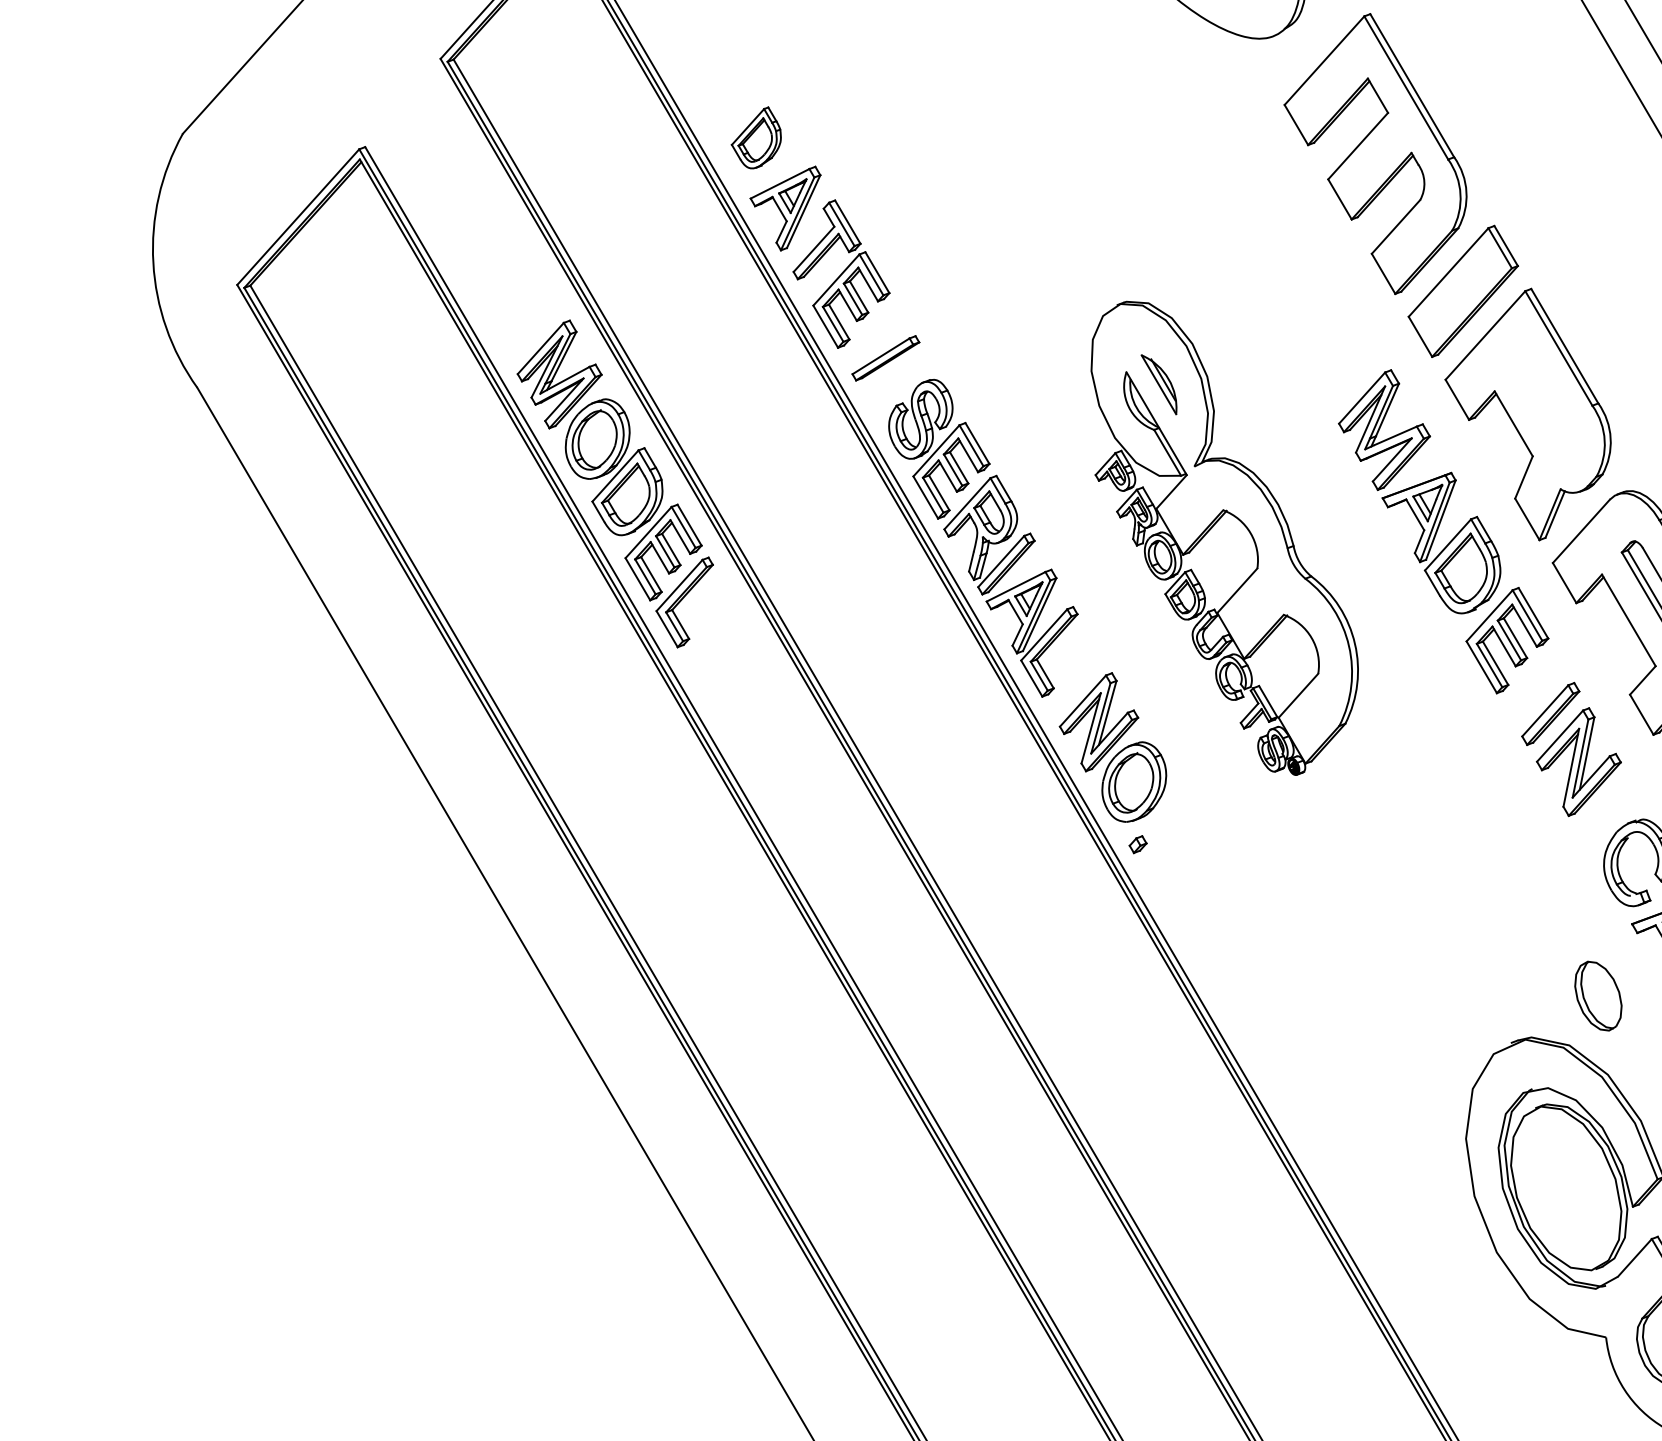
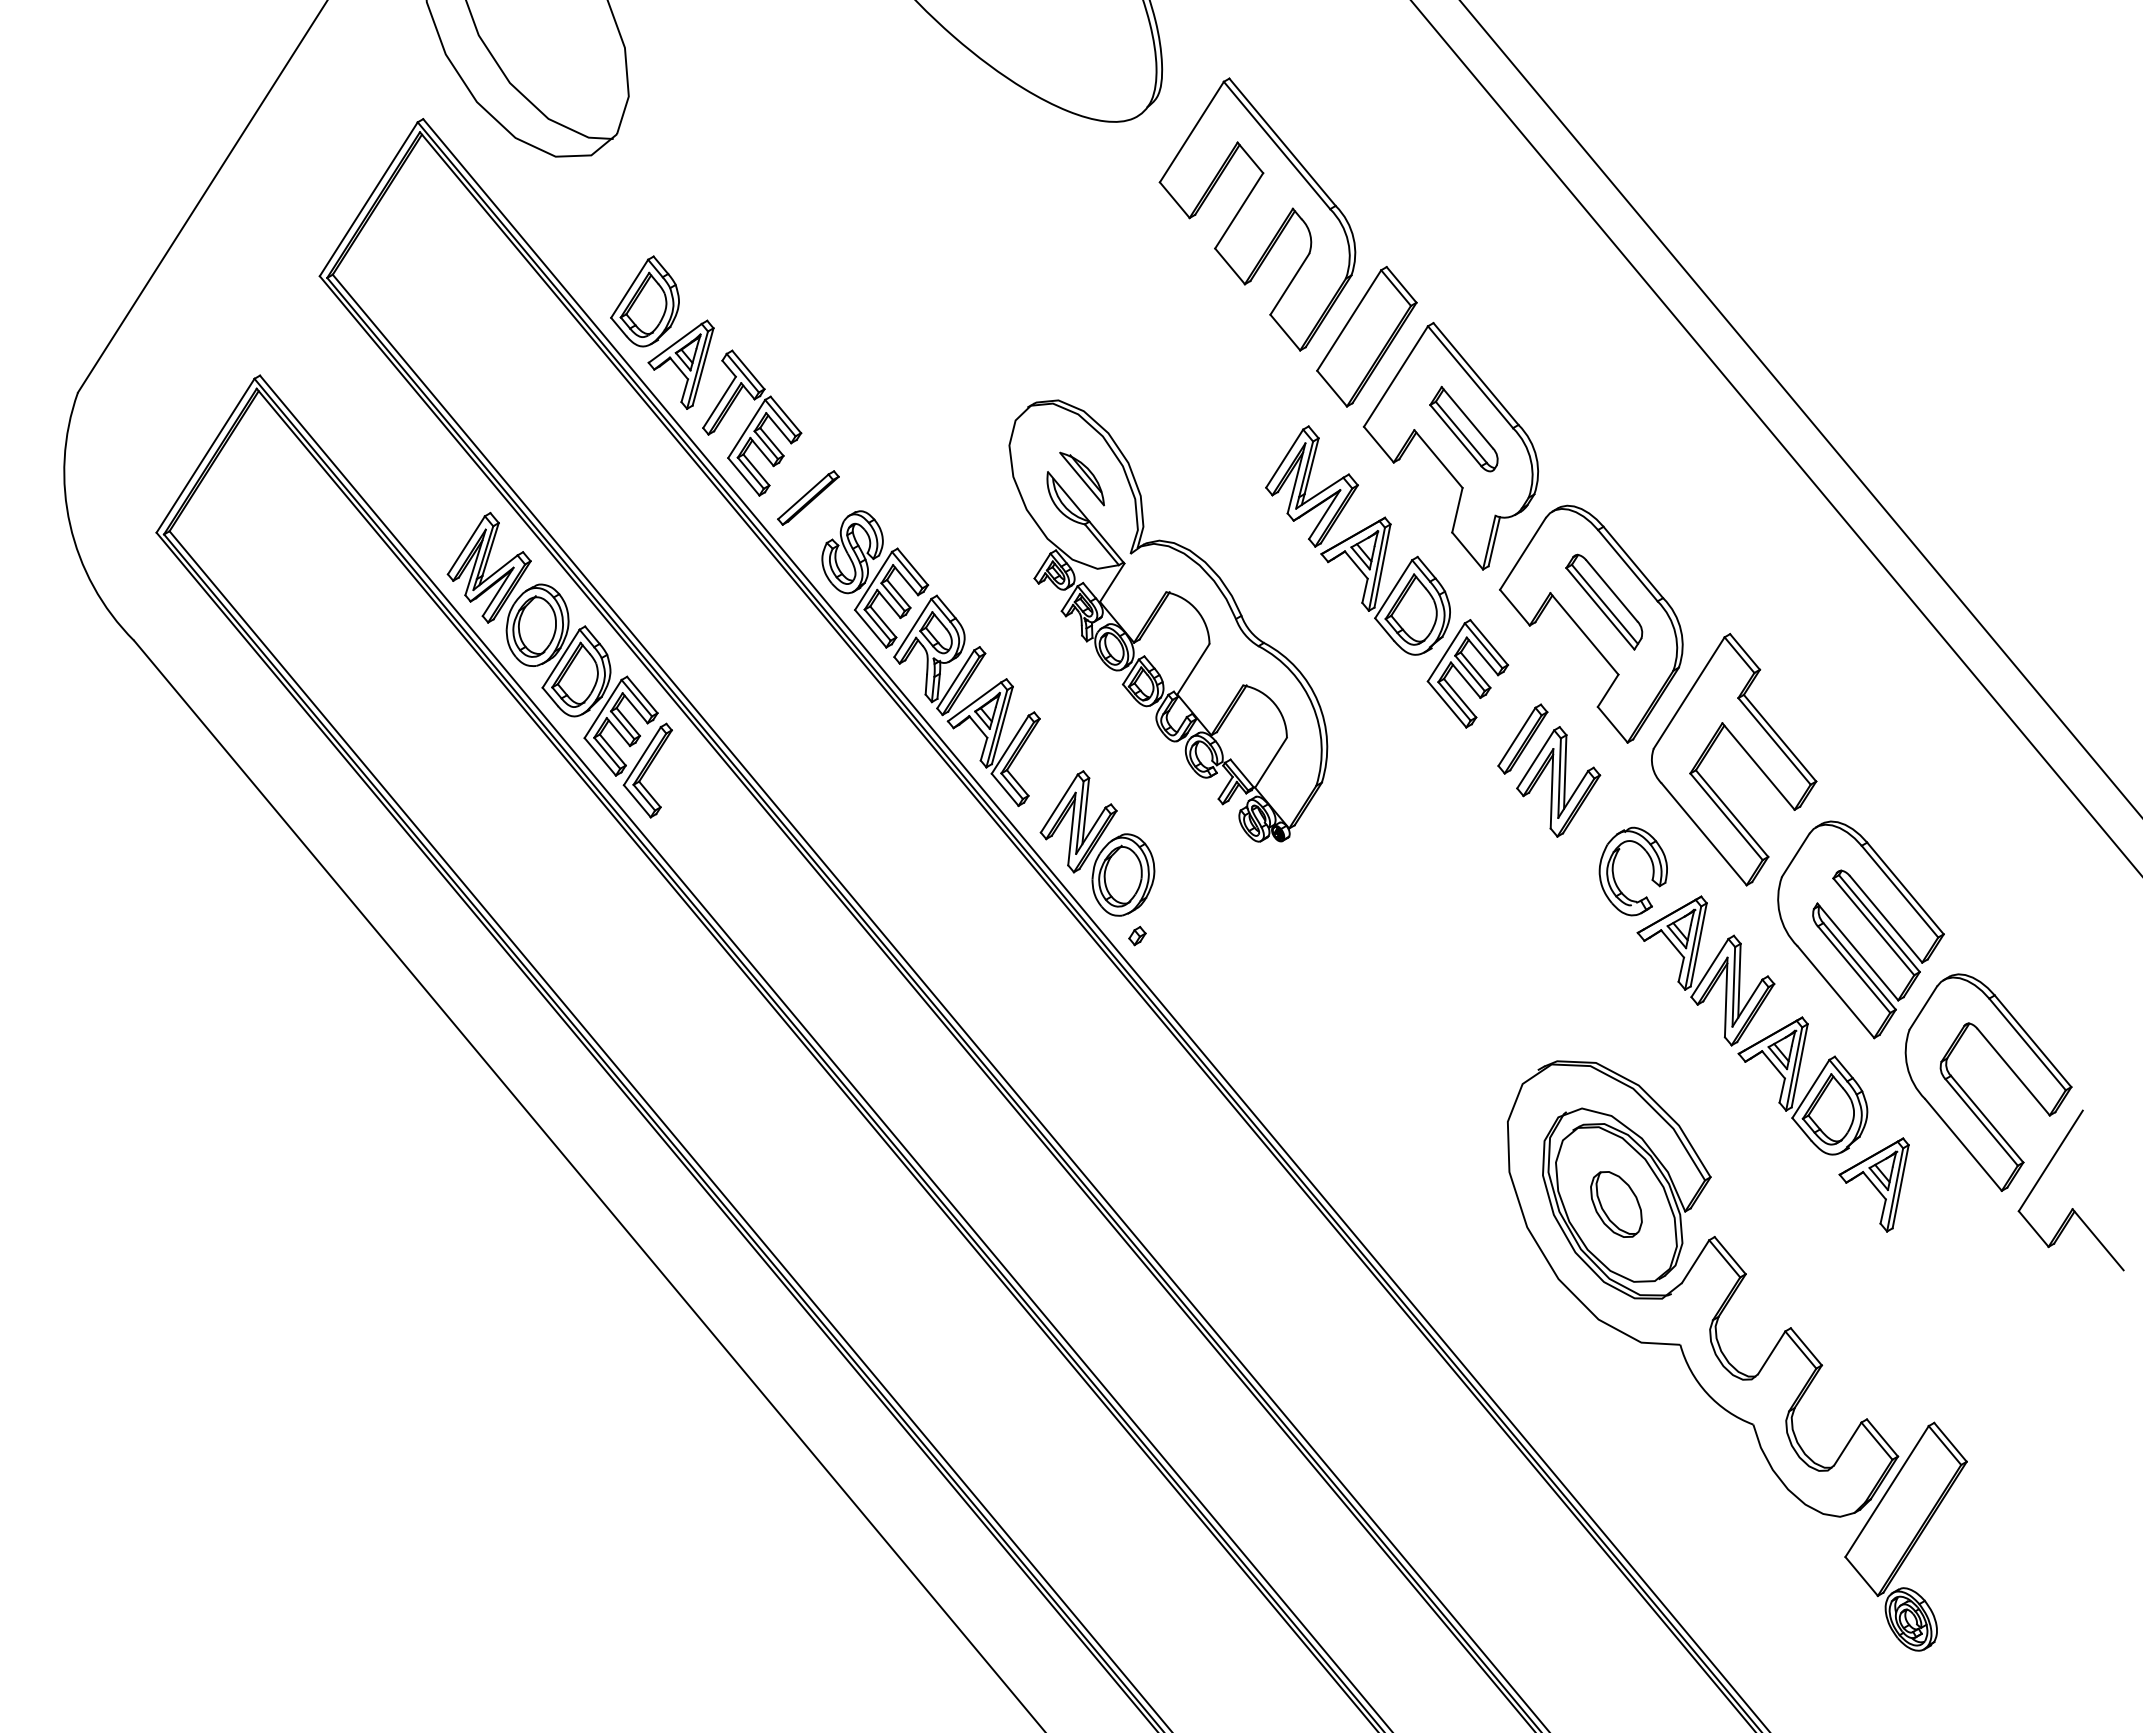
part: (756, 137) -> (644, 301), size x1.43
part: (1543, 397) -> (1463, 428), added
part: (1598, 996) -> (1616, 1204), moved

